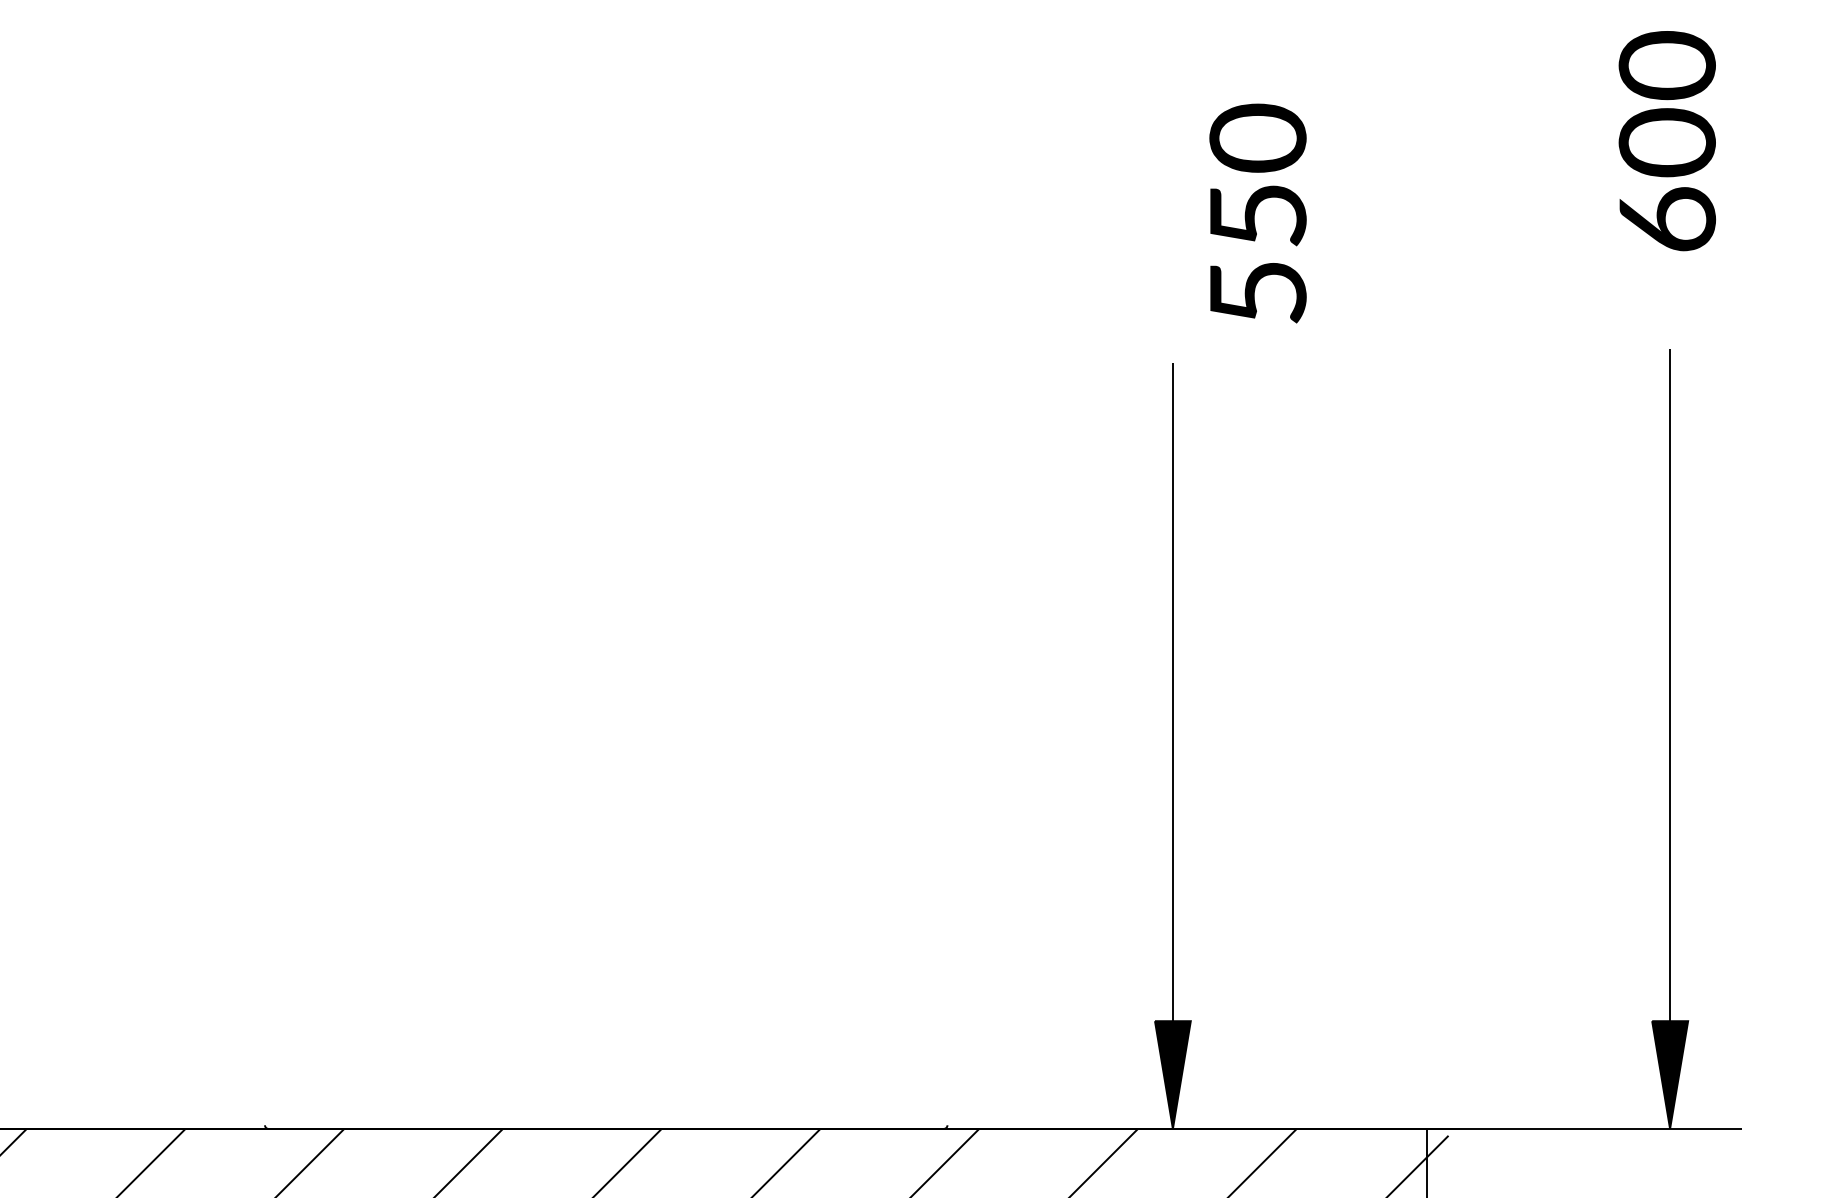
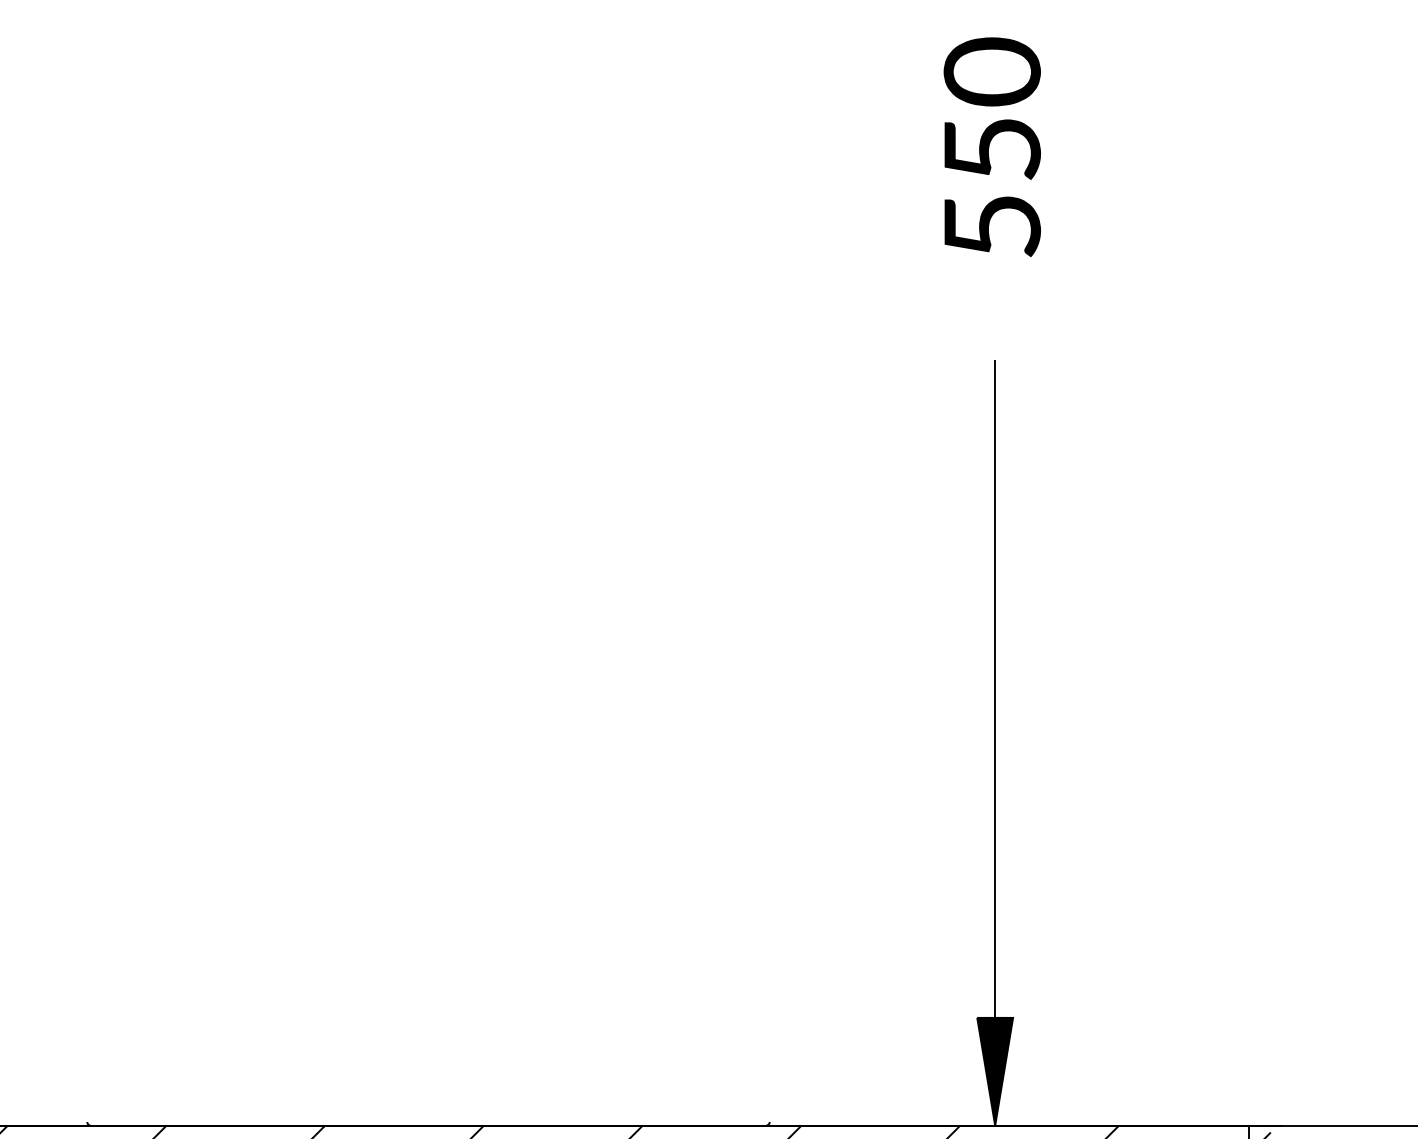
text: (1257, 213) -> (991, 147), moved

